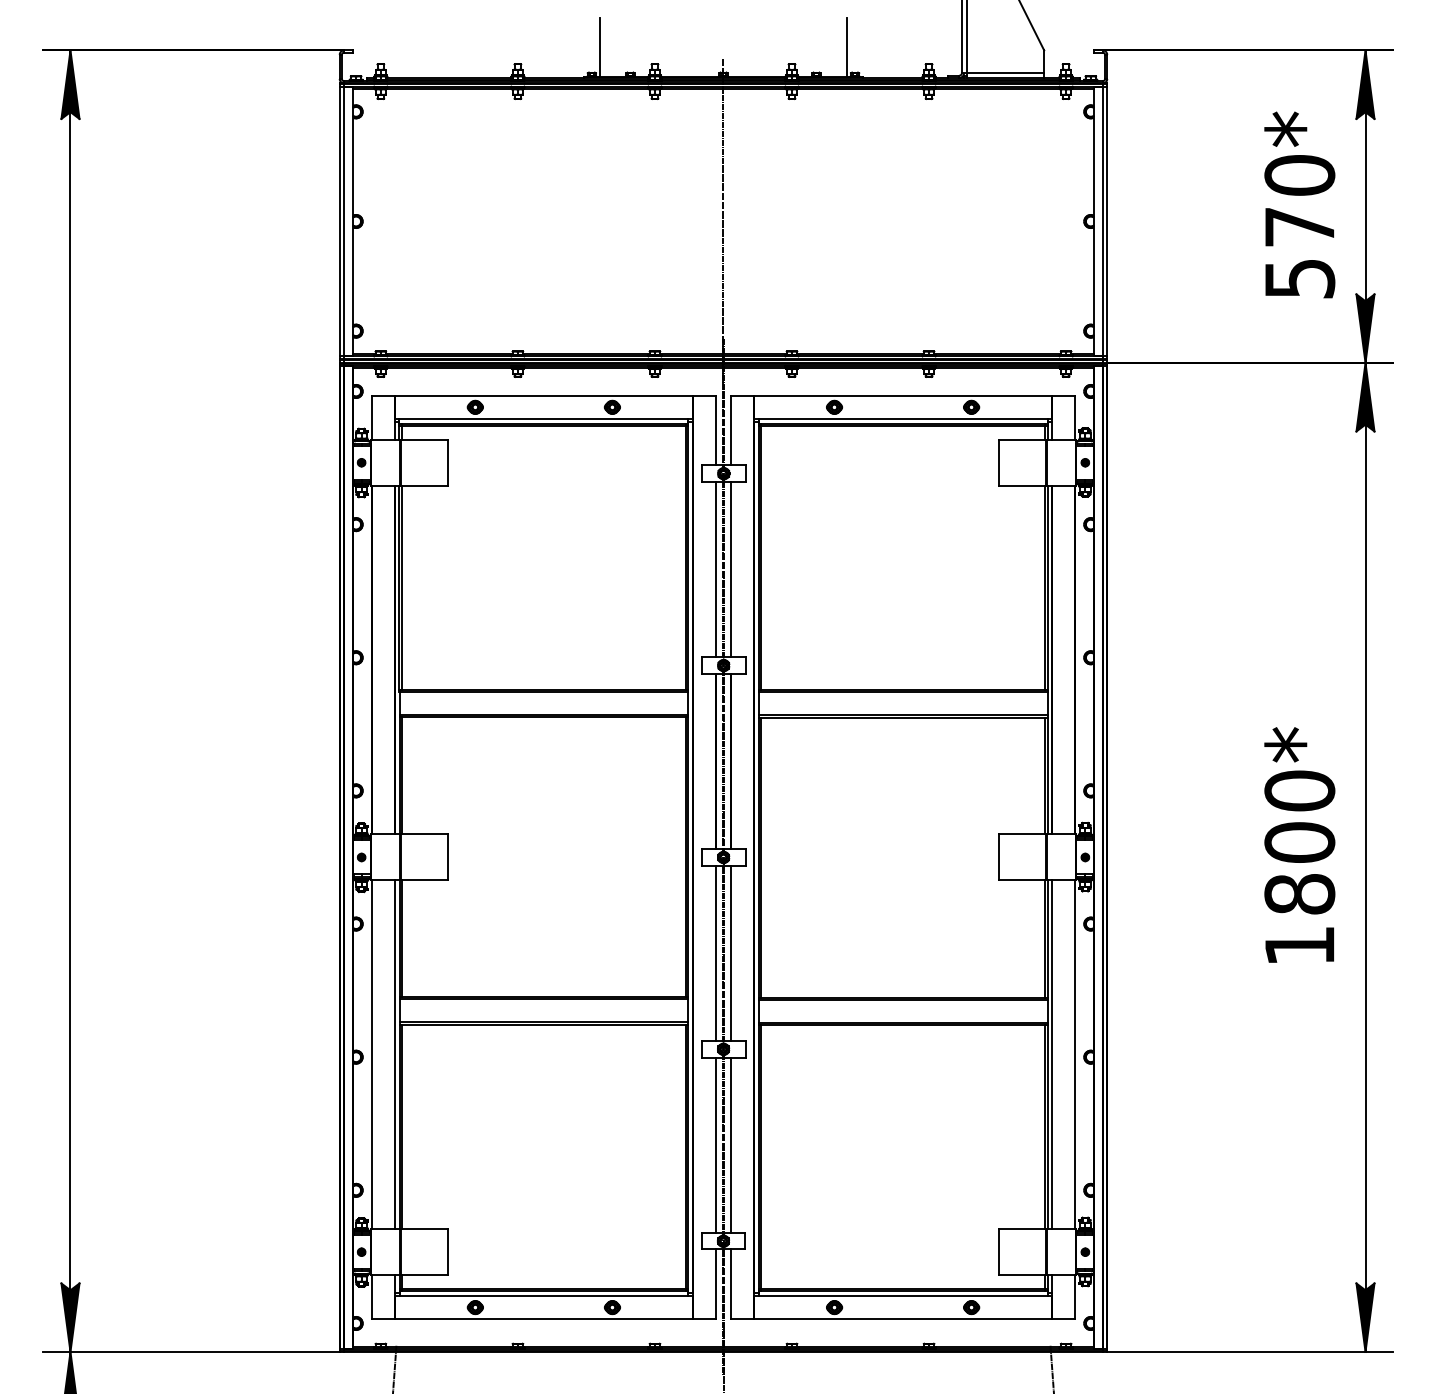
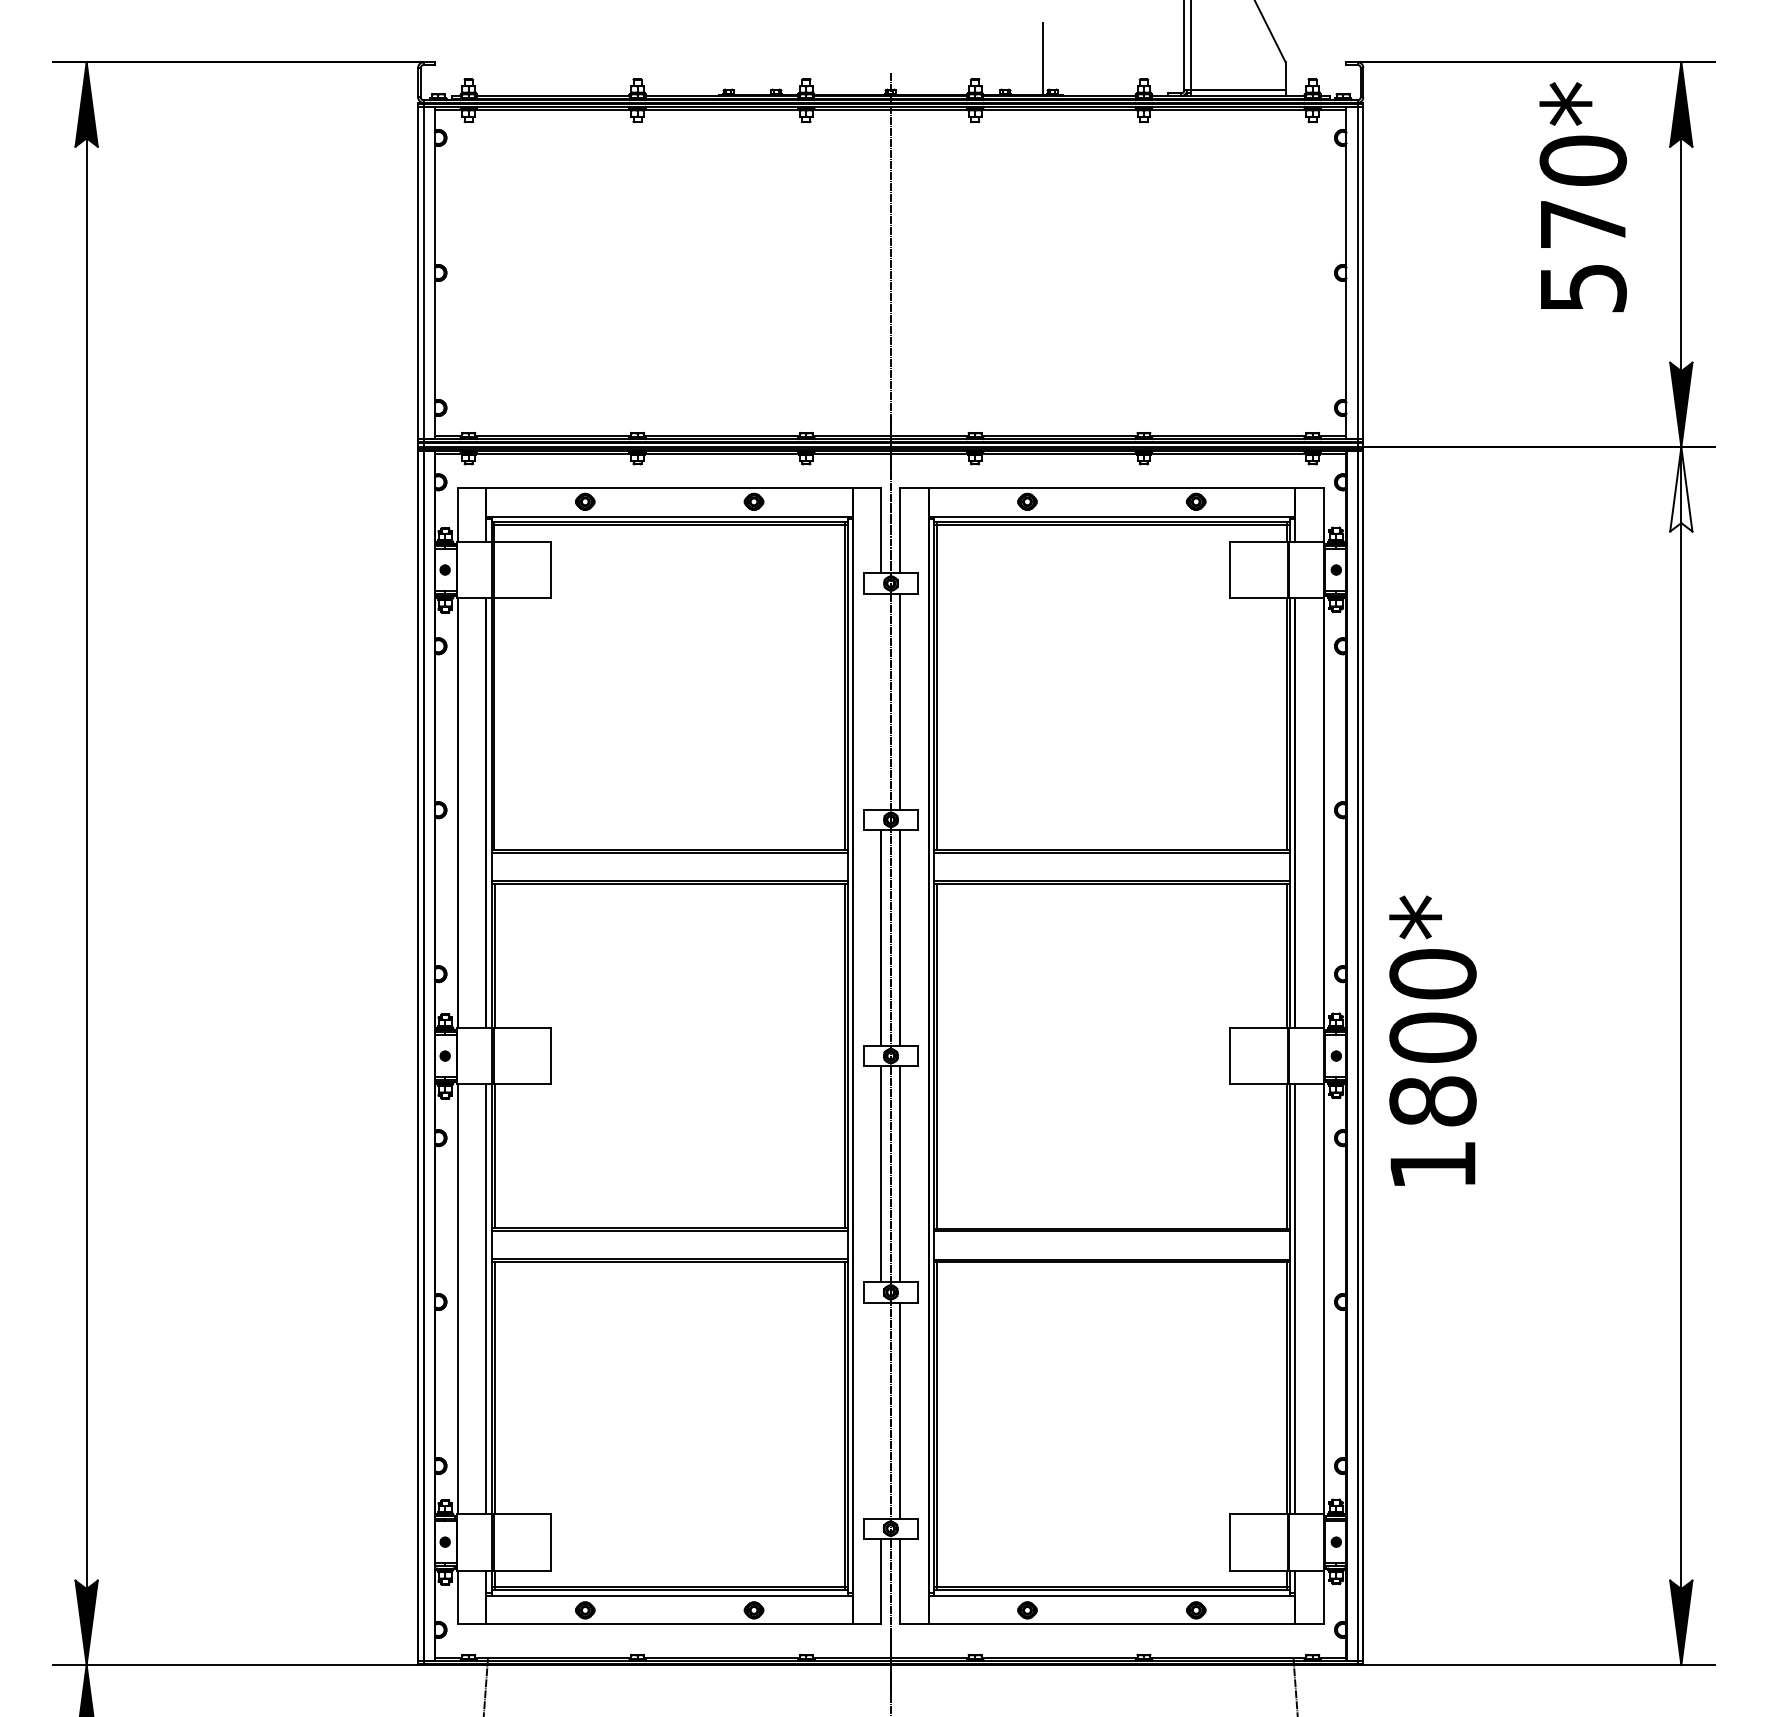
line: (599, 47) -> (738, 58), removed
text: (1299, 204) -> (1582, 196), moved
fill: (1365, 396) -> (1681, 488), removed
line: (715, 569) -> (880, 701), removed
text: (1299, 844) -> (1432, 1040), moved
line: (715, 1145) -> (880, 1410), removed

